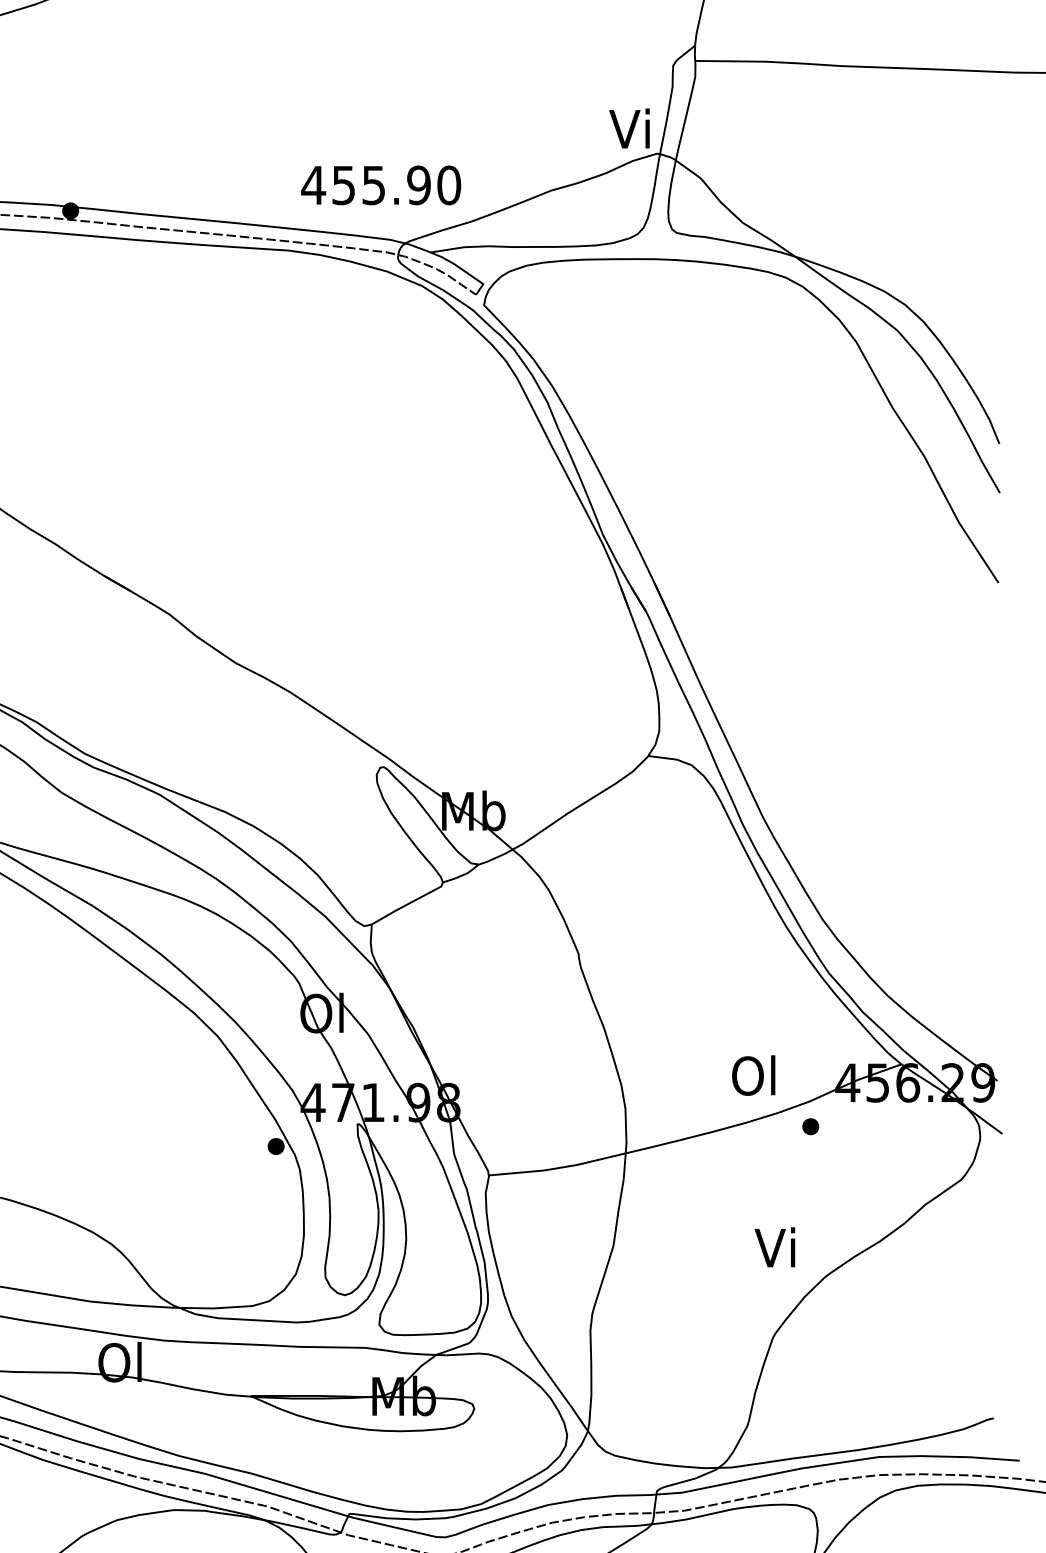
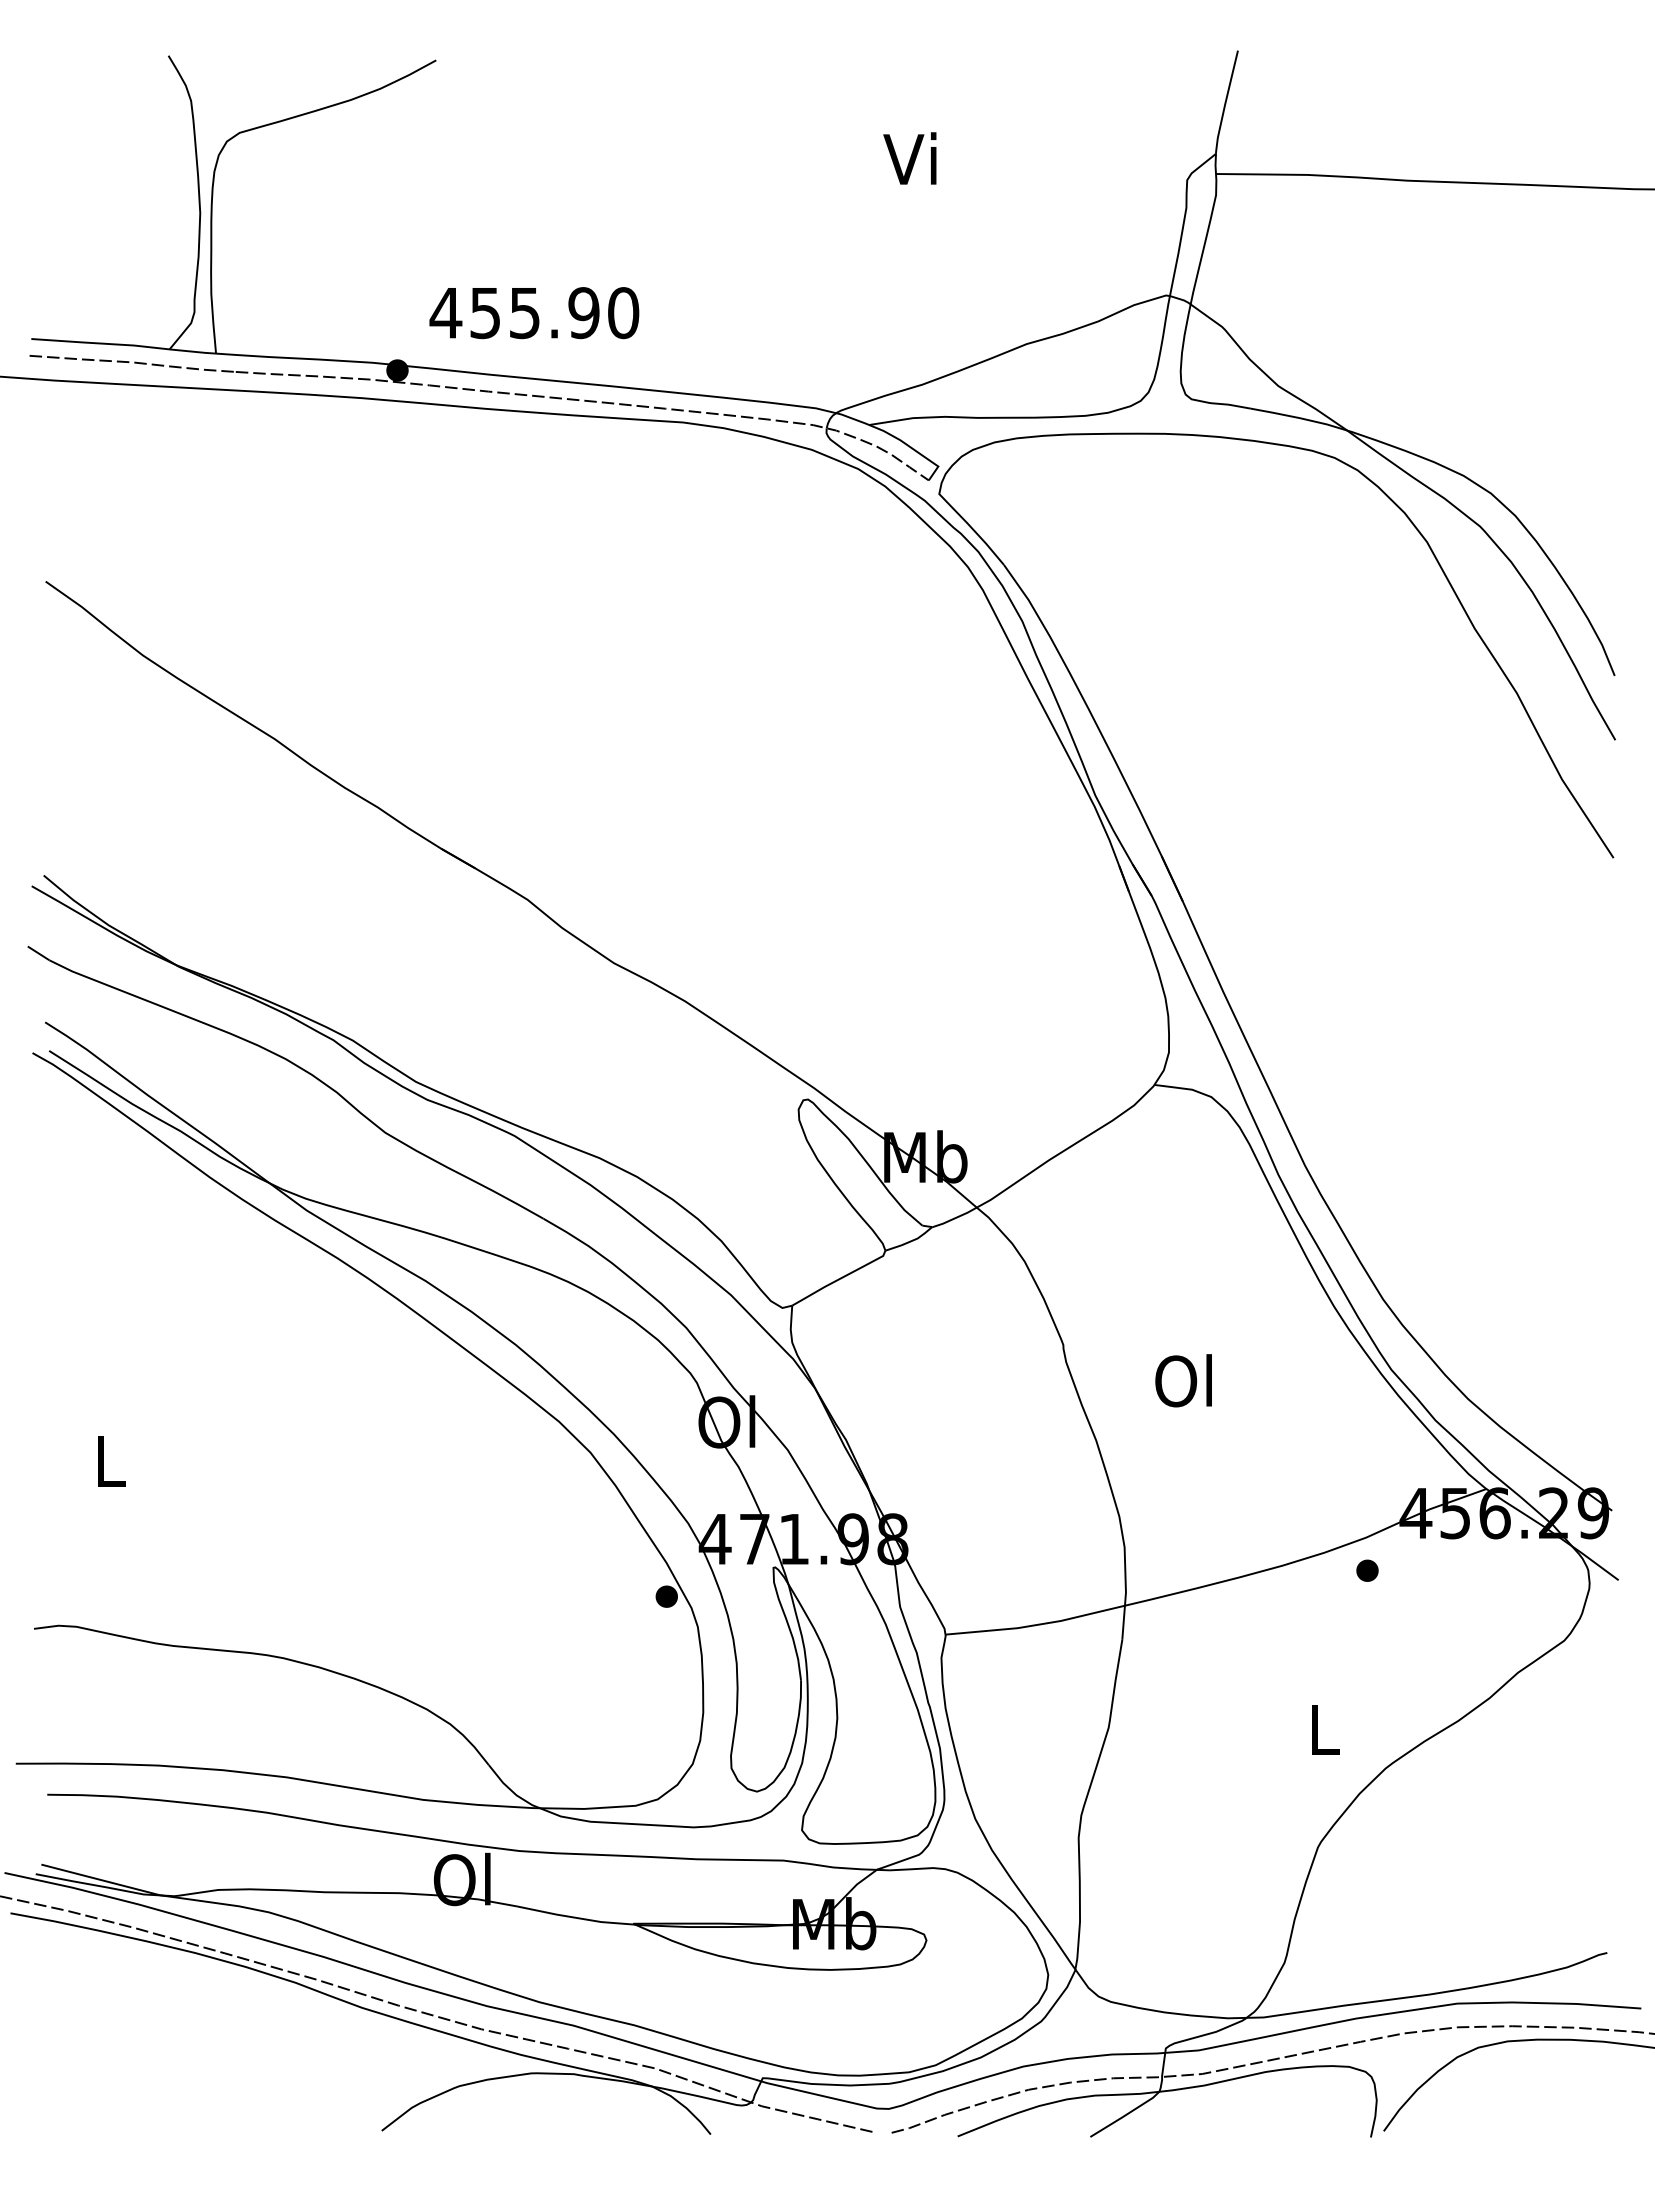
text: (629, 128) -> (909, 158), moved
text: (381, 185) -> (534, 313), moved
text: (753, 1075) -> (1183, 1380), moved
text: (774, 1247) -> (1320, 1728), Vi -> L

